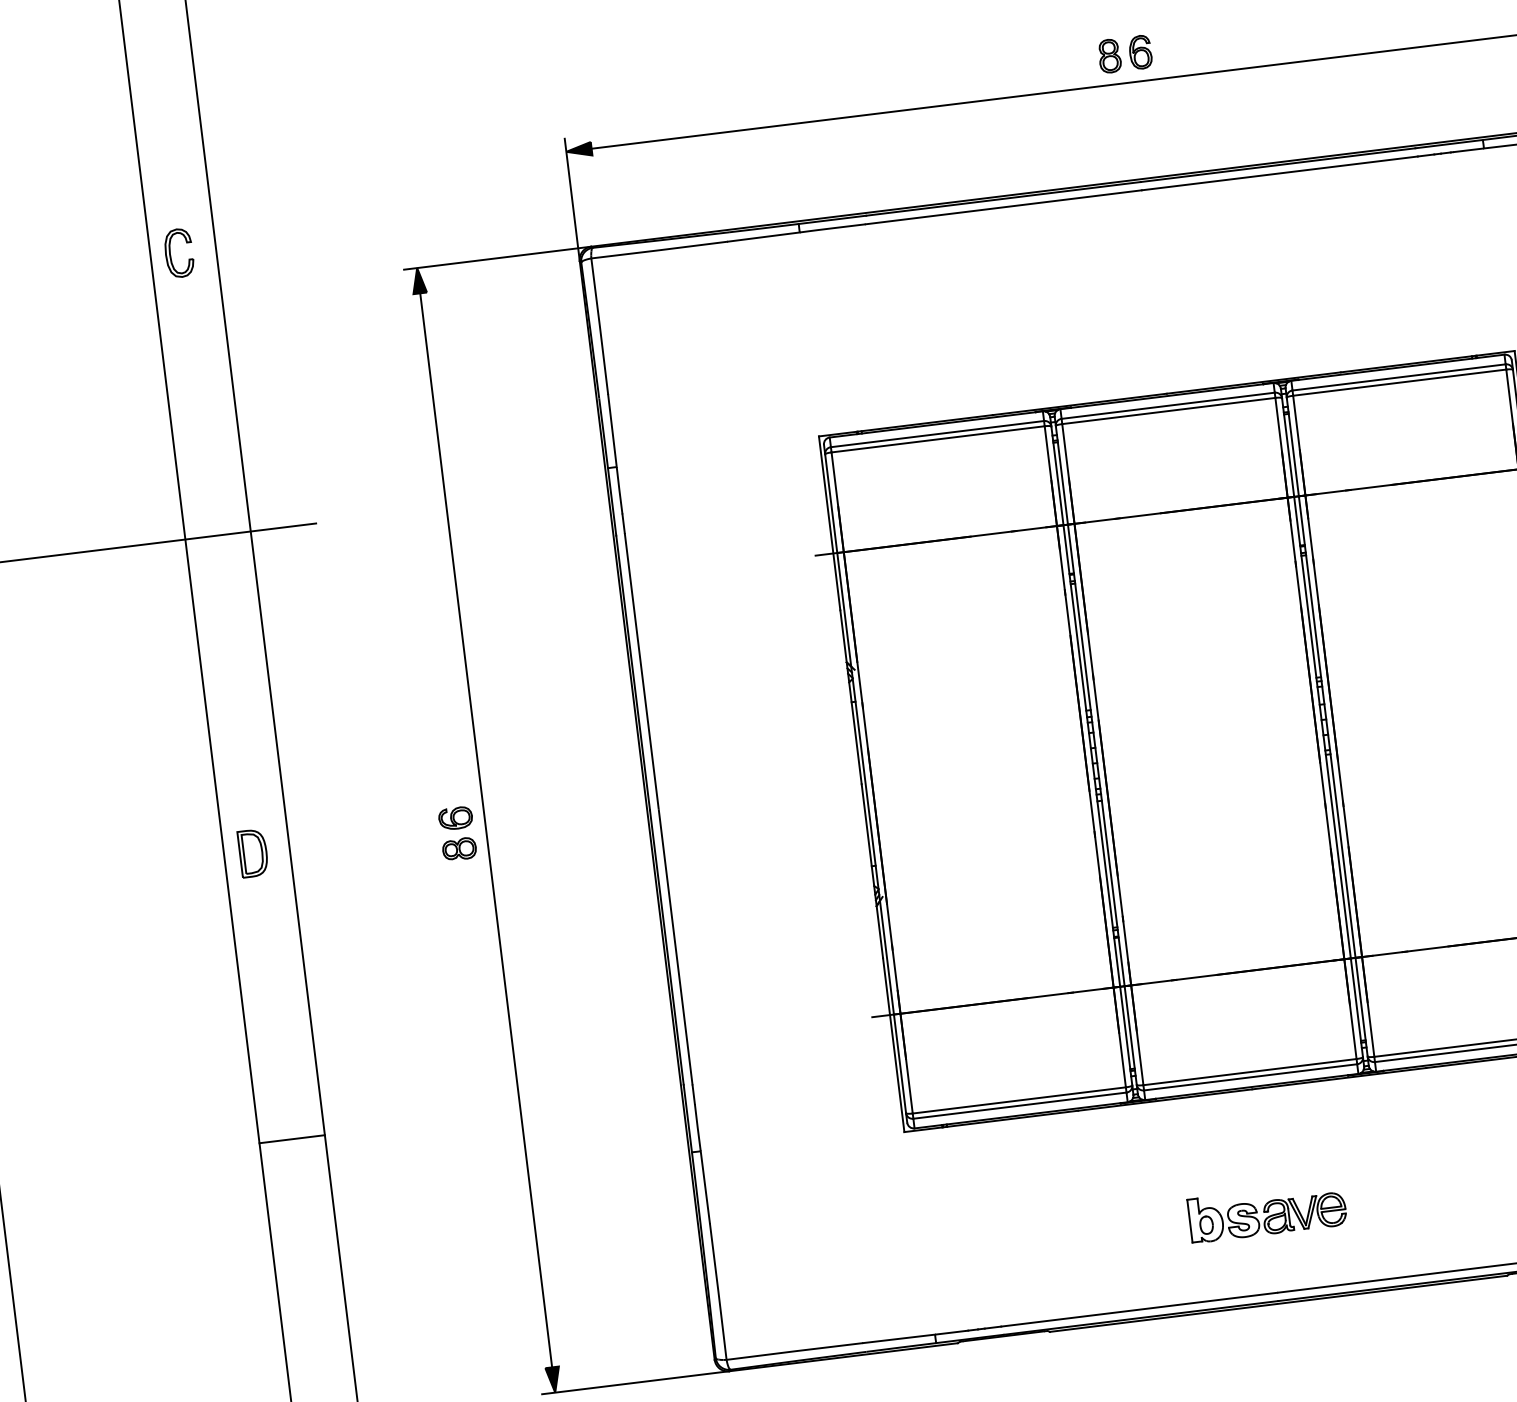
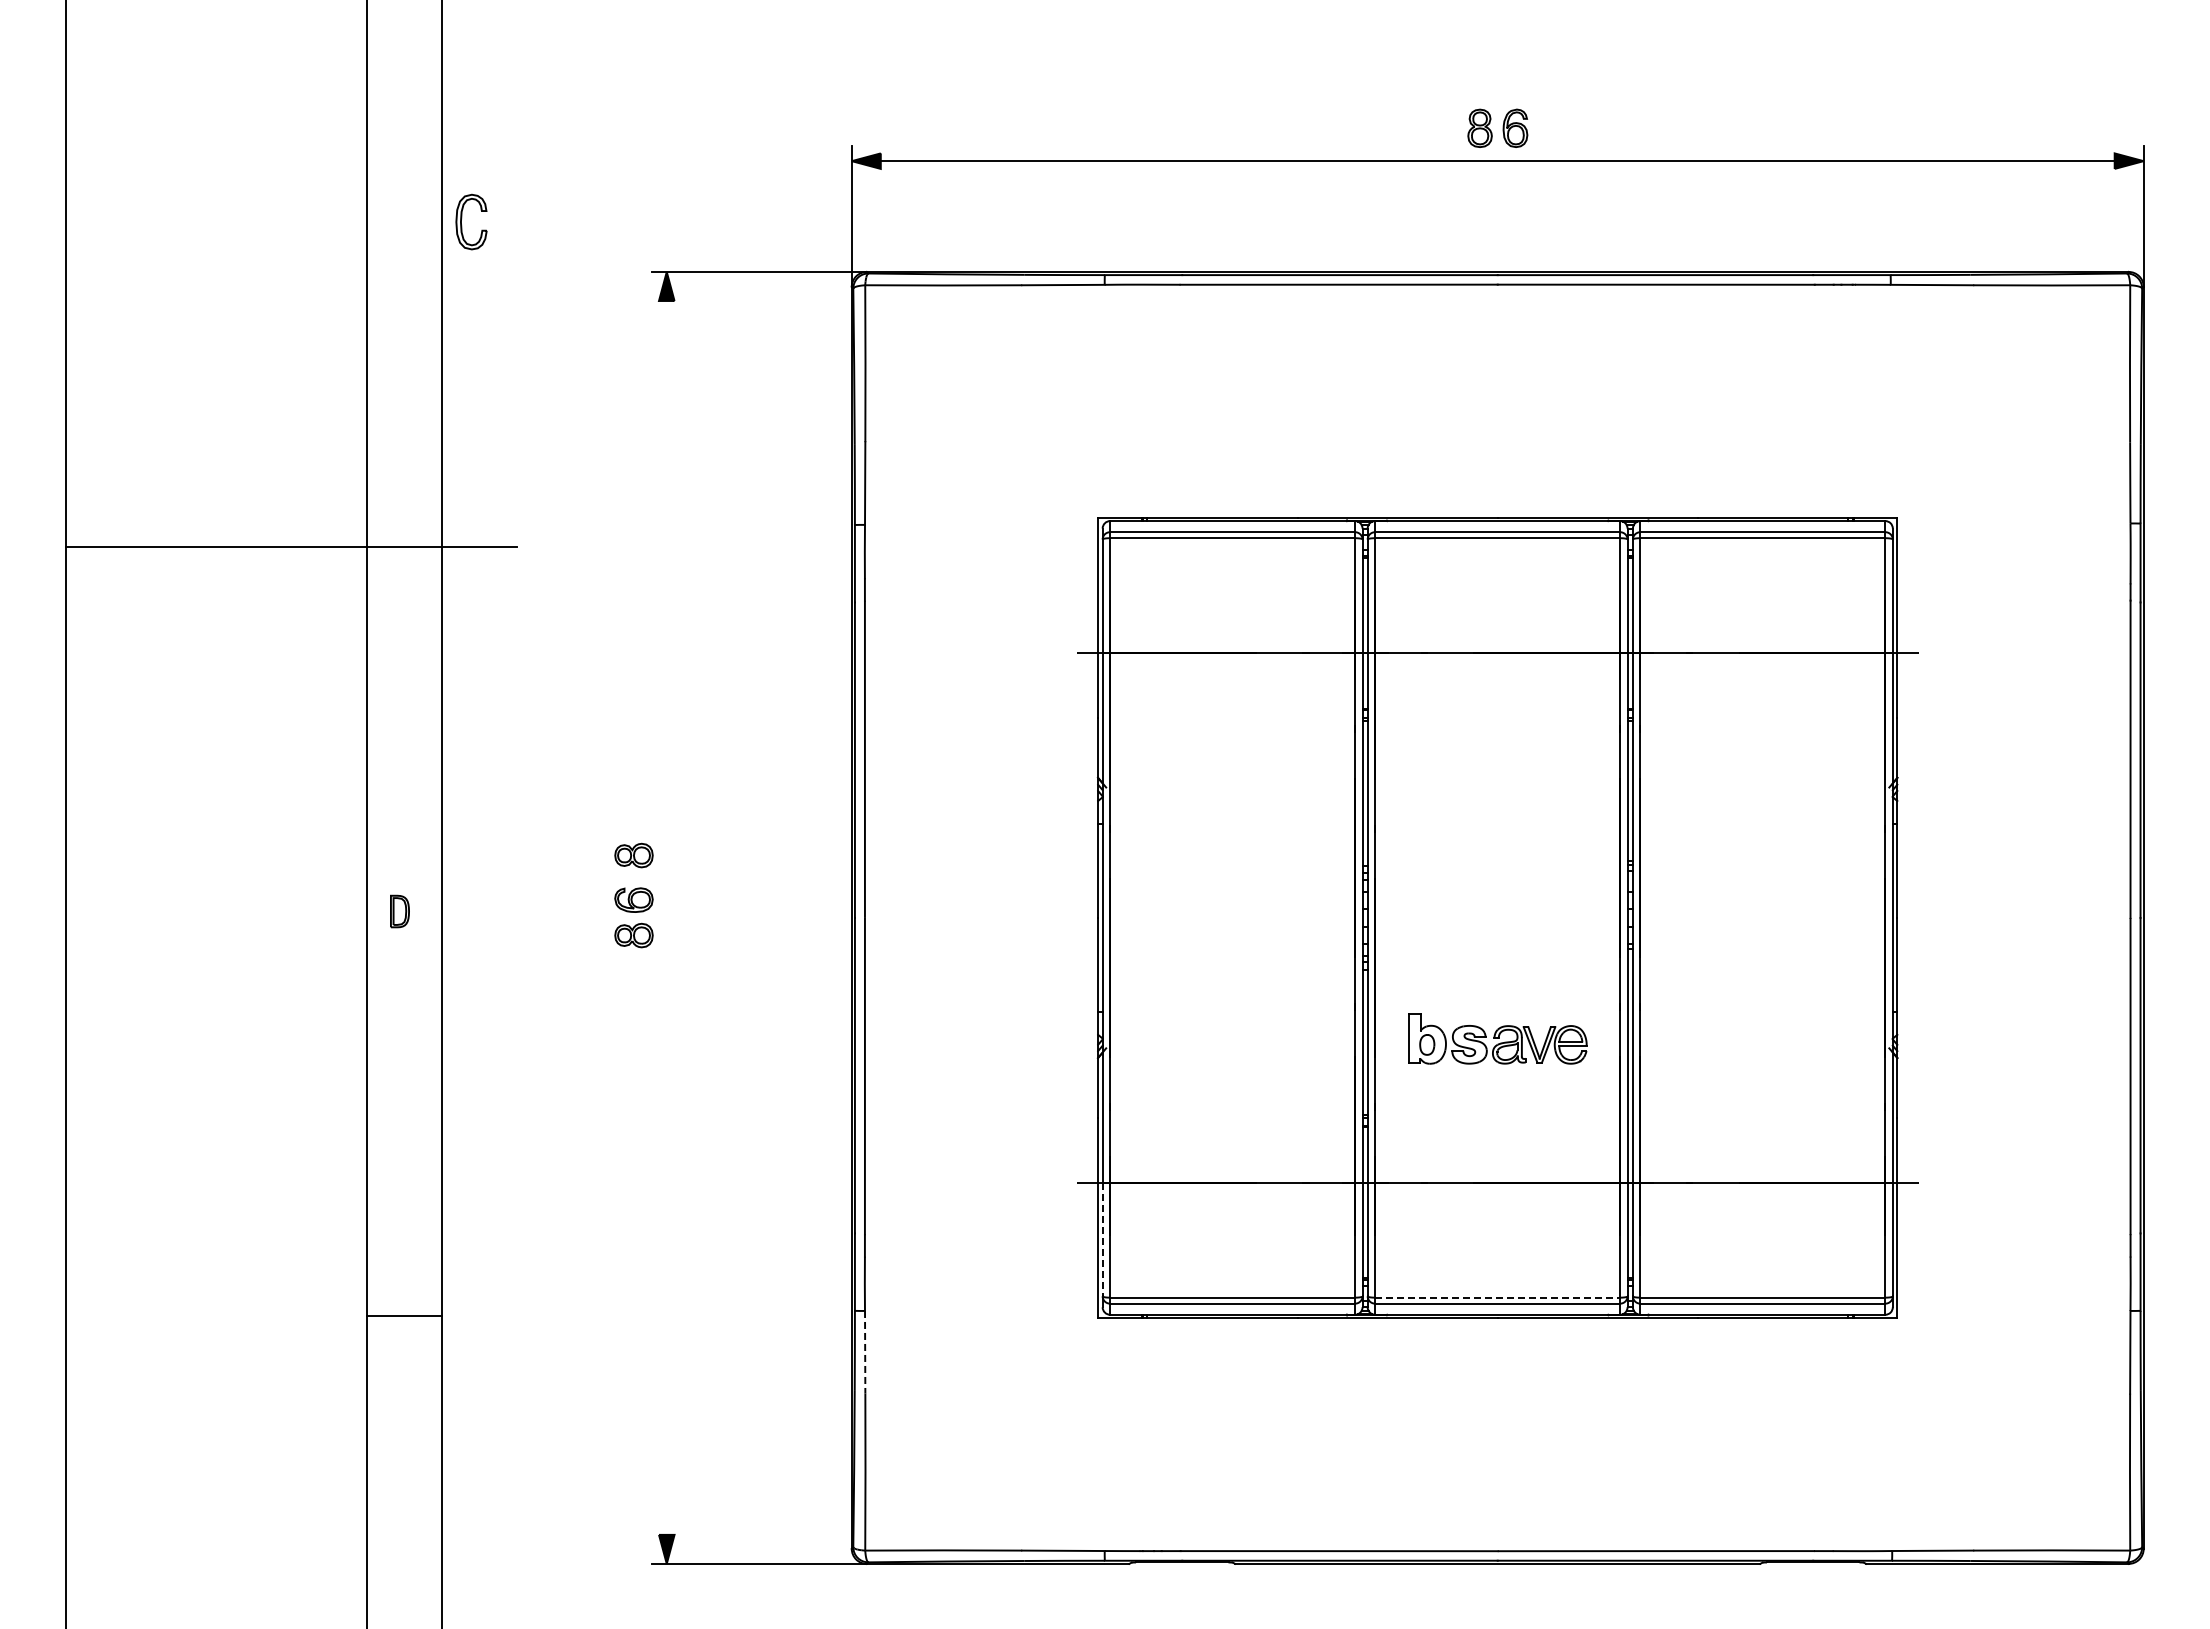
part: (170, 251) -> (462, 218), moved
part: (450, 779) -> (633, 855), added
line: (485, 830) -> (666, 917), removed
part: (252, 853) -> (399, 911), size x0.6
line: (899, 1063) -> (1102, 1239), solid -> dashed
line: (1250, 1071) -> (1498, 1297), solid -> dashed
line: (291, 1139) -> (403, 1315), moved
line: (705, 1187) -> (865, 1352), solid -> dashed
part: (1267, 1212) -> (1497, 1038), moved

